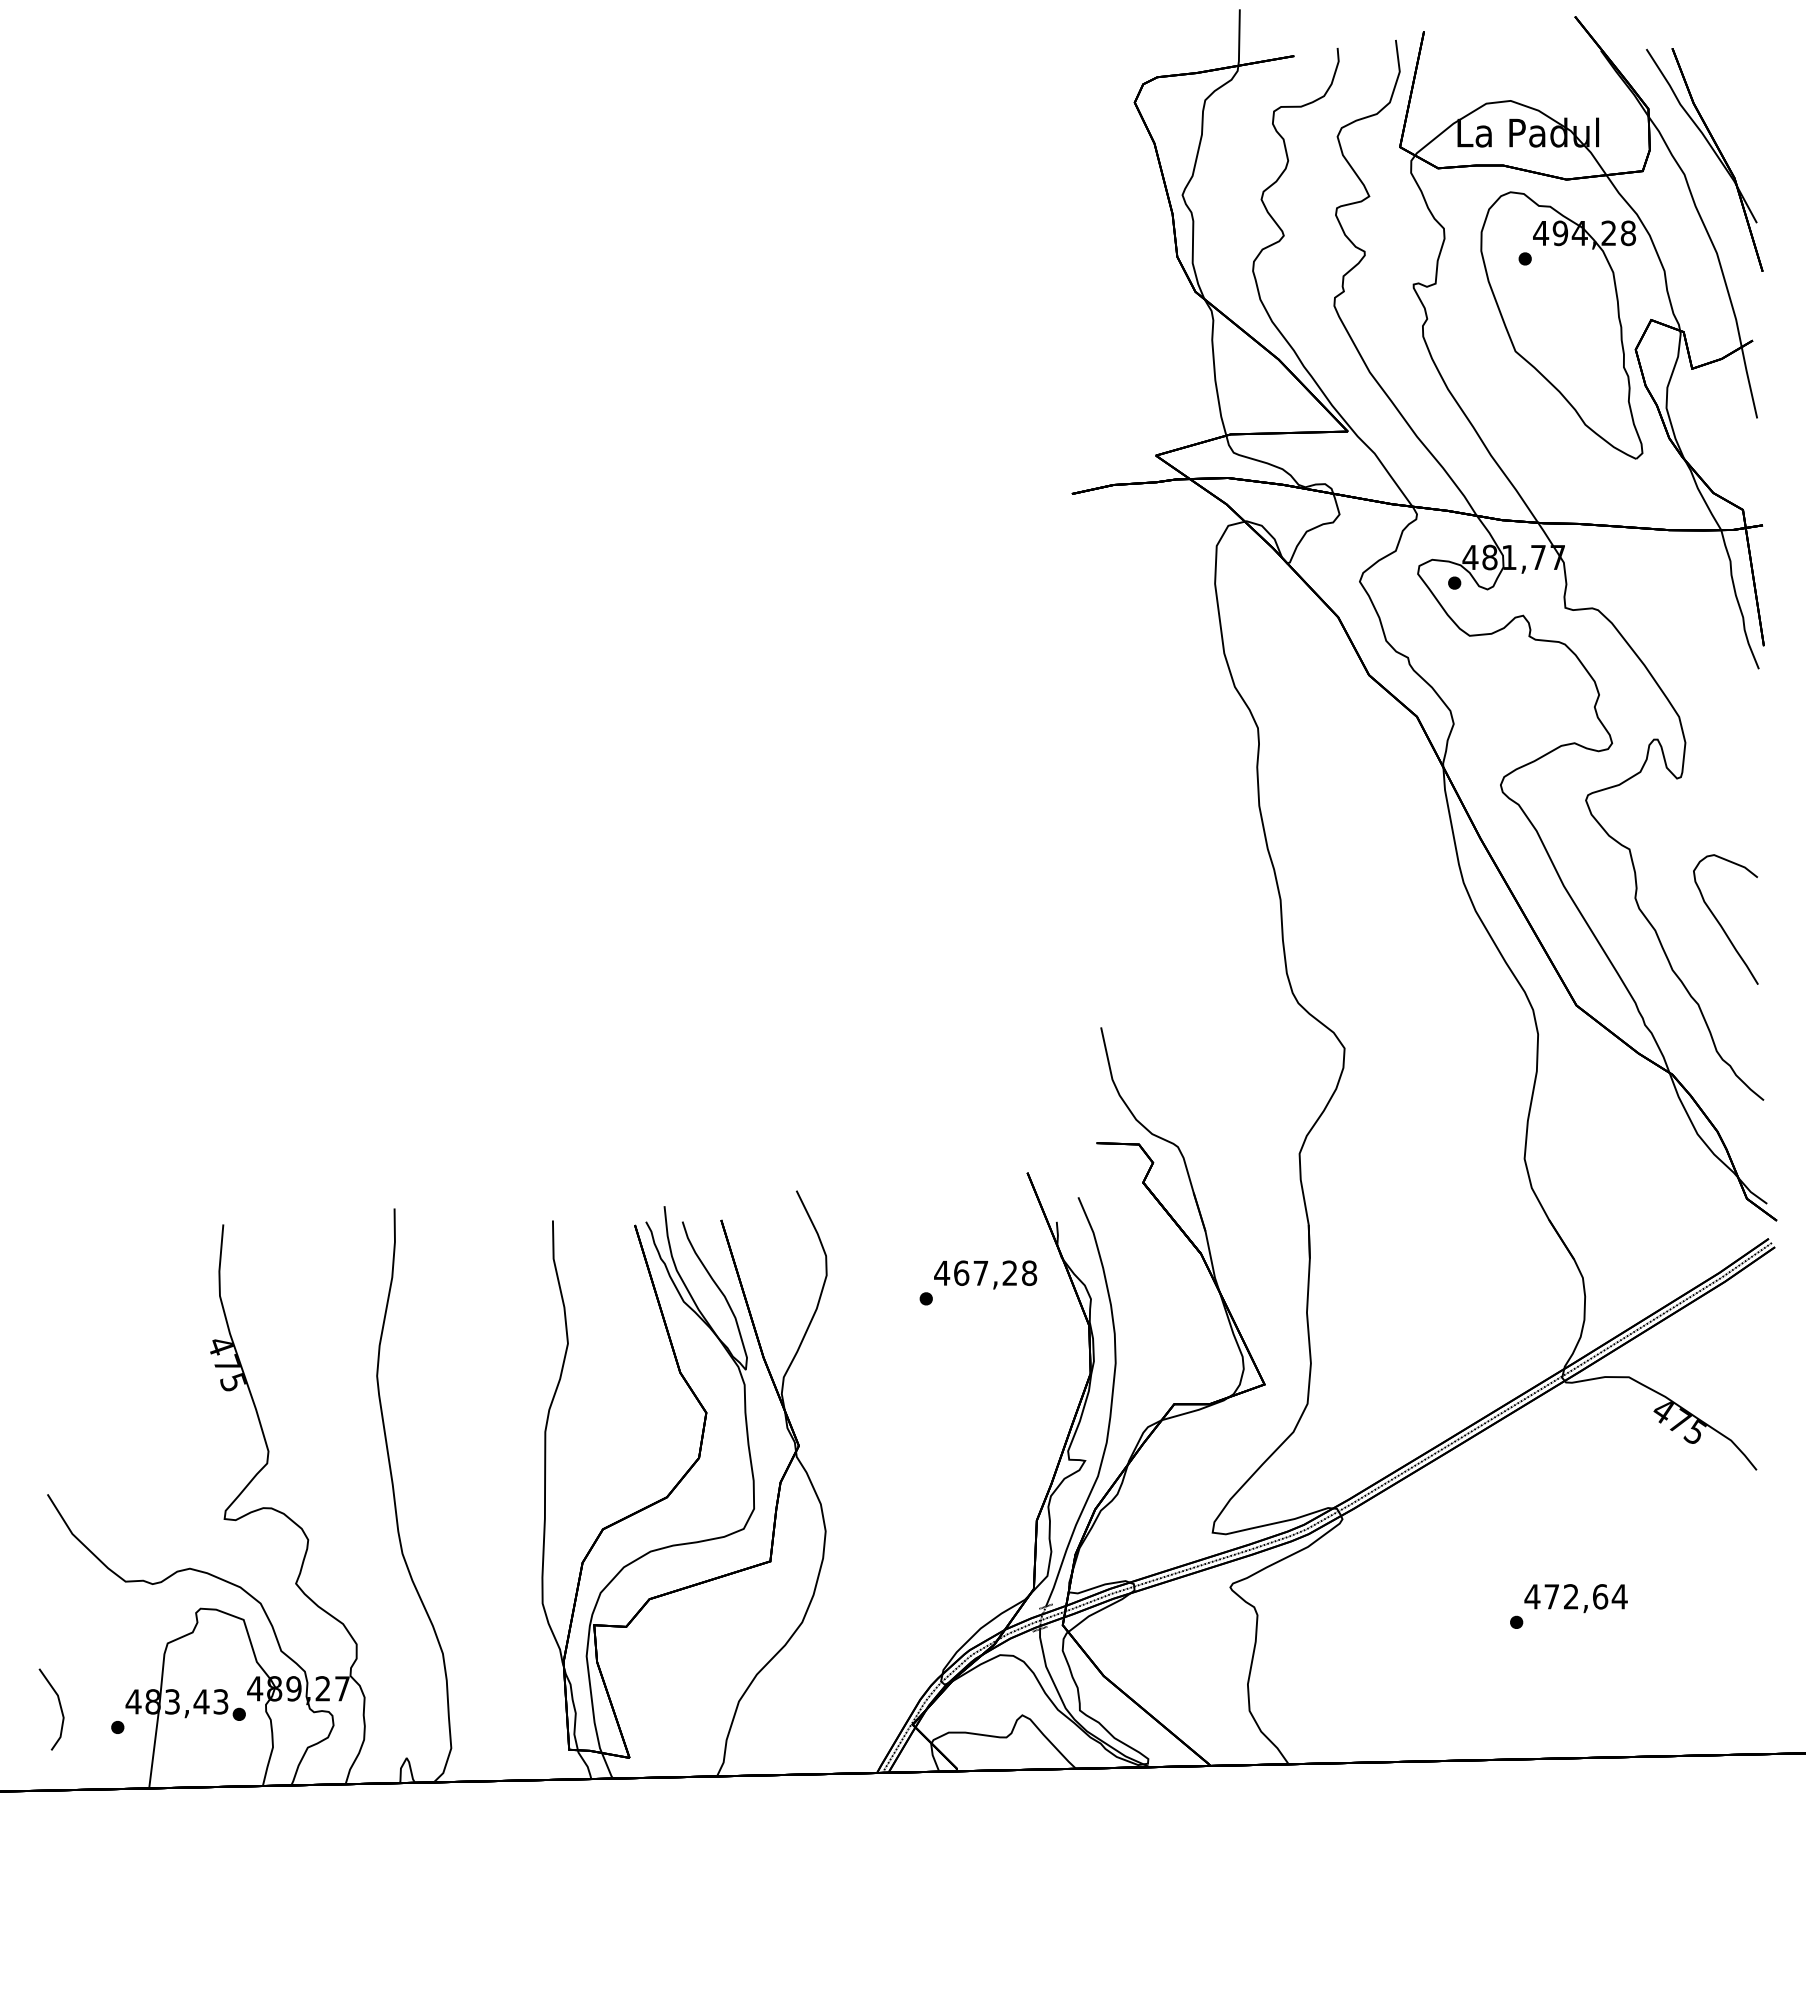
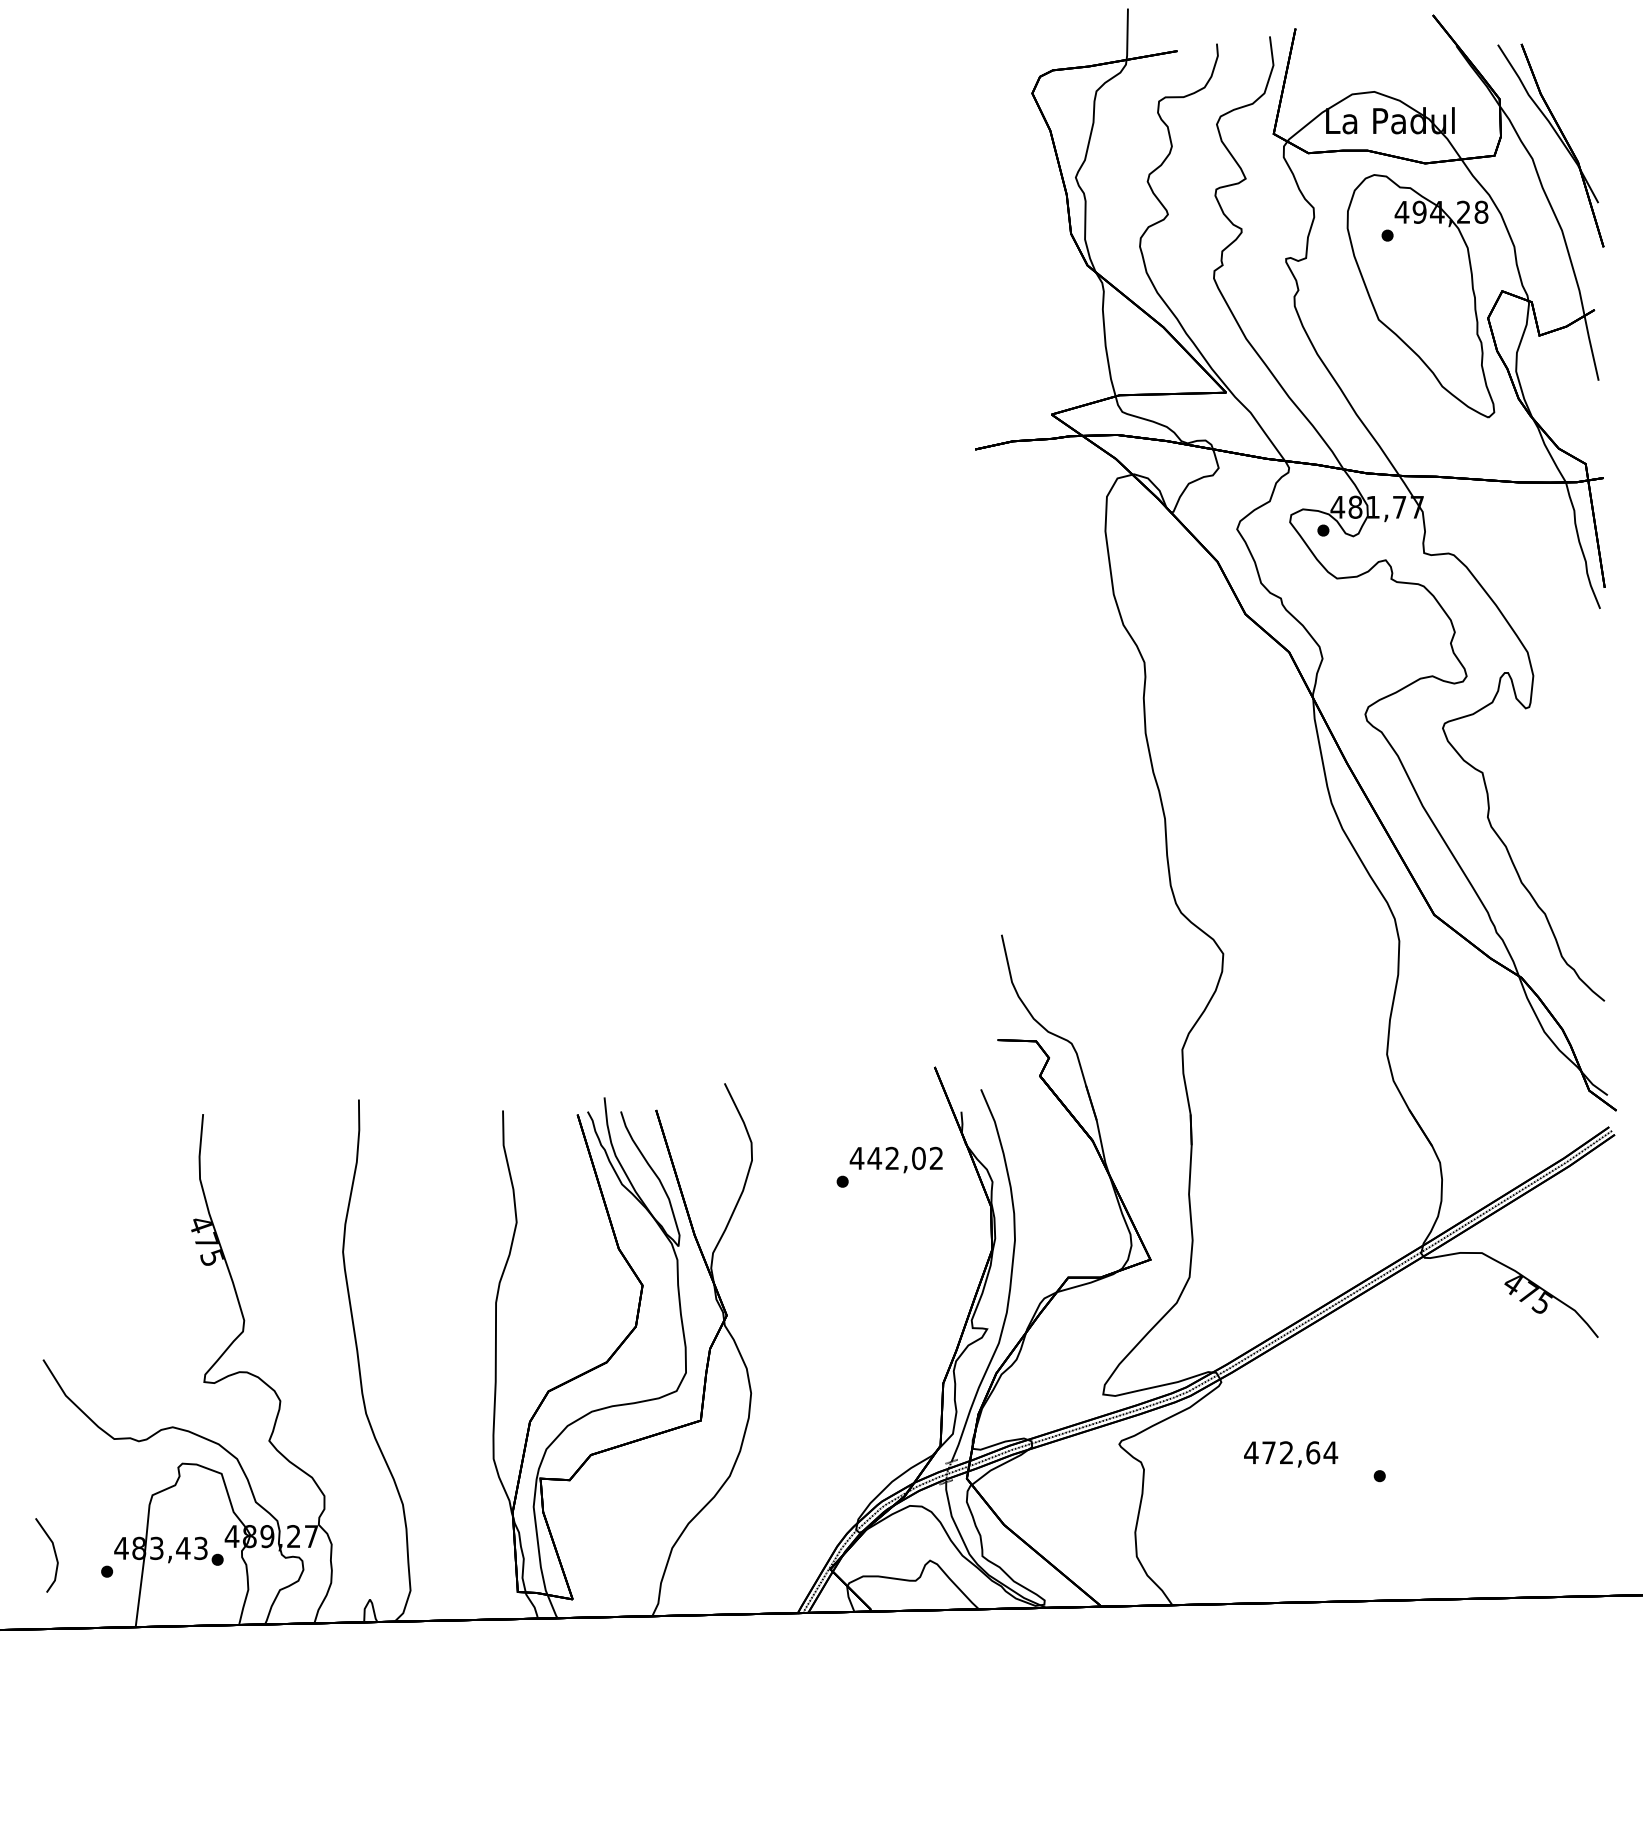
curve: (1719, 921) -> (1564, 838), removed
text: (995, 1272) -> (905, 1157), 467,28 -> 442,02
text: (1575, 1598) -> (1290, 1454), moved

